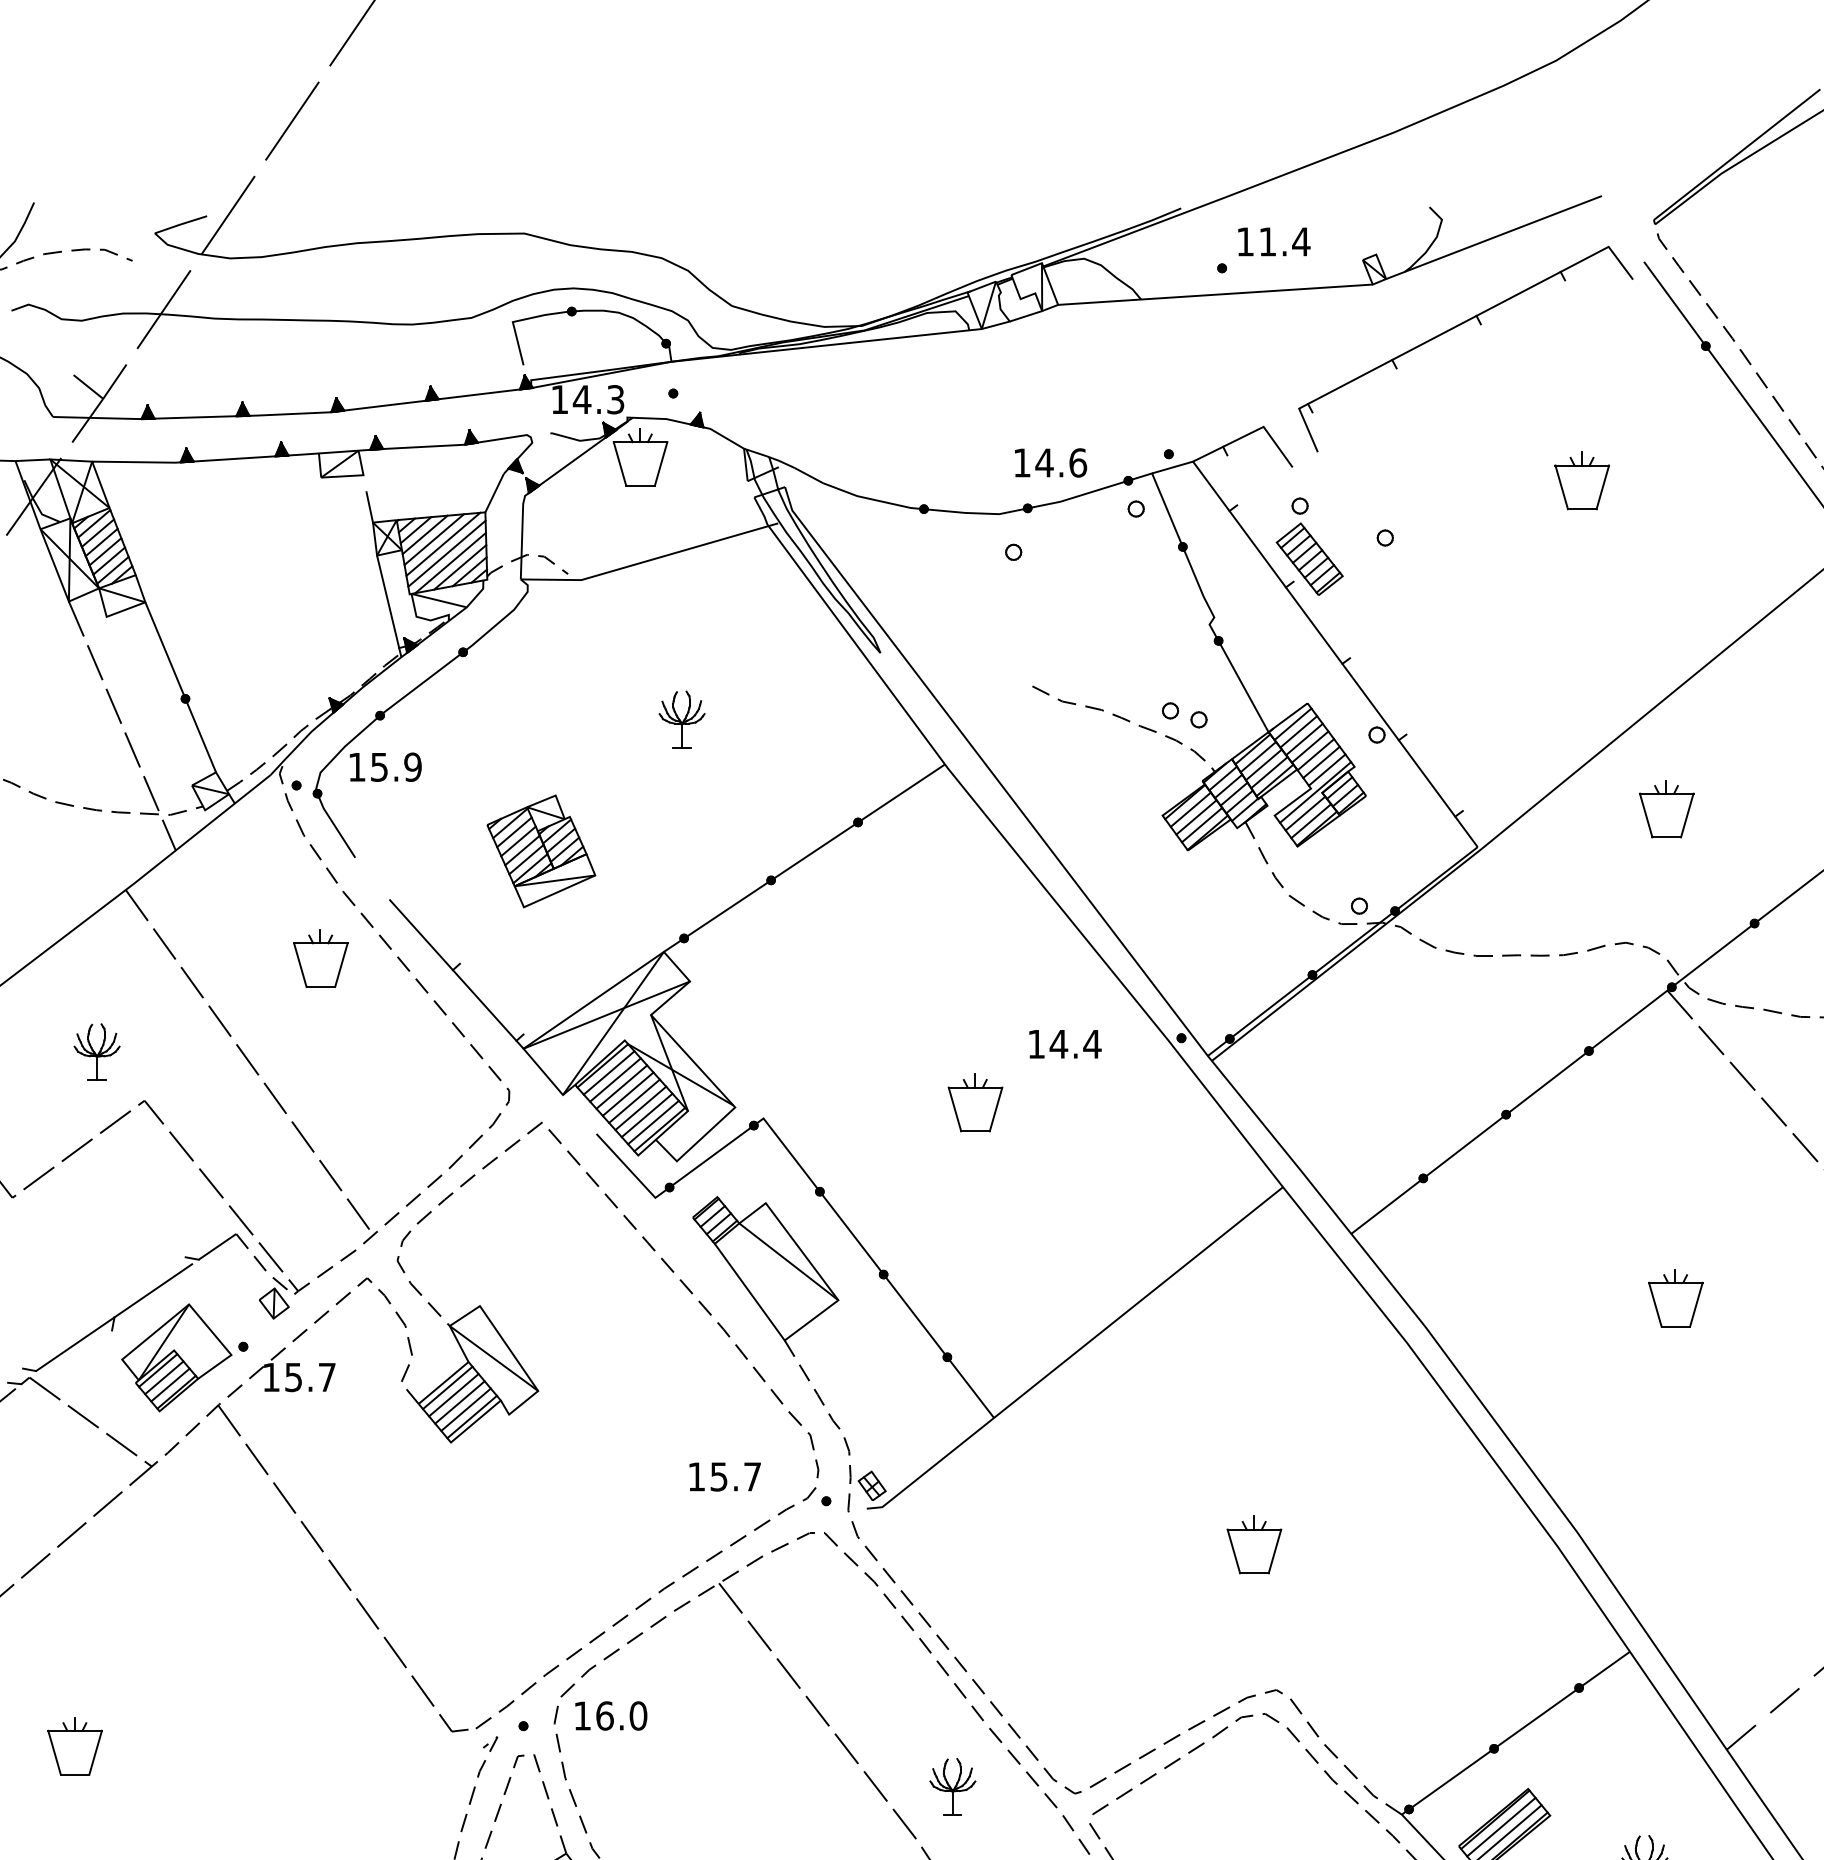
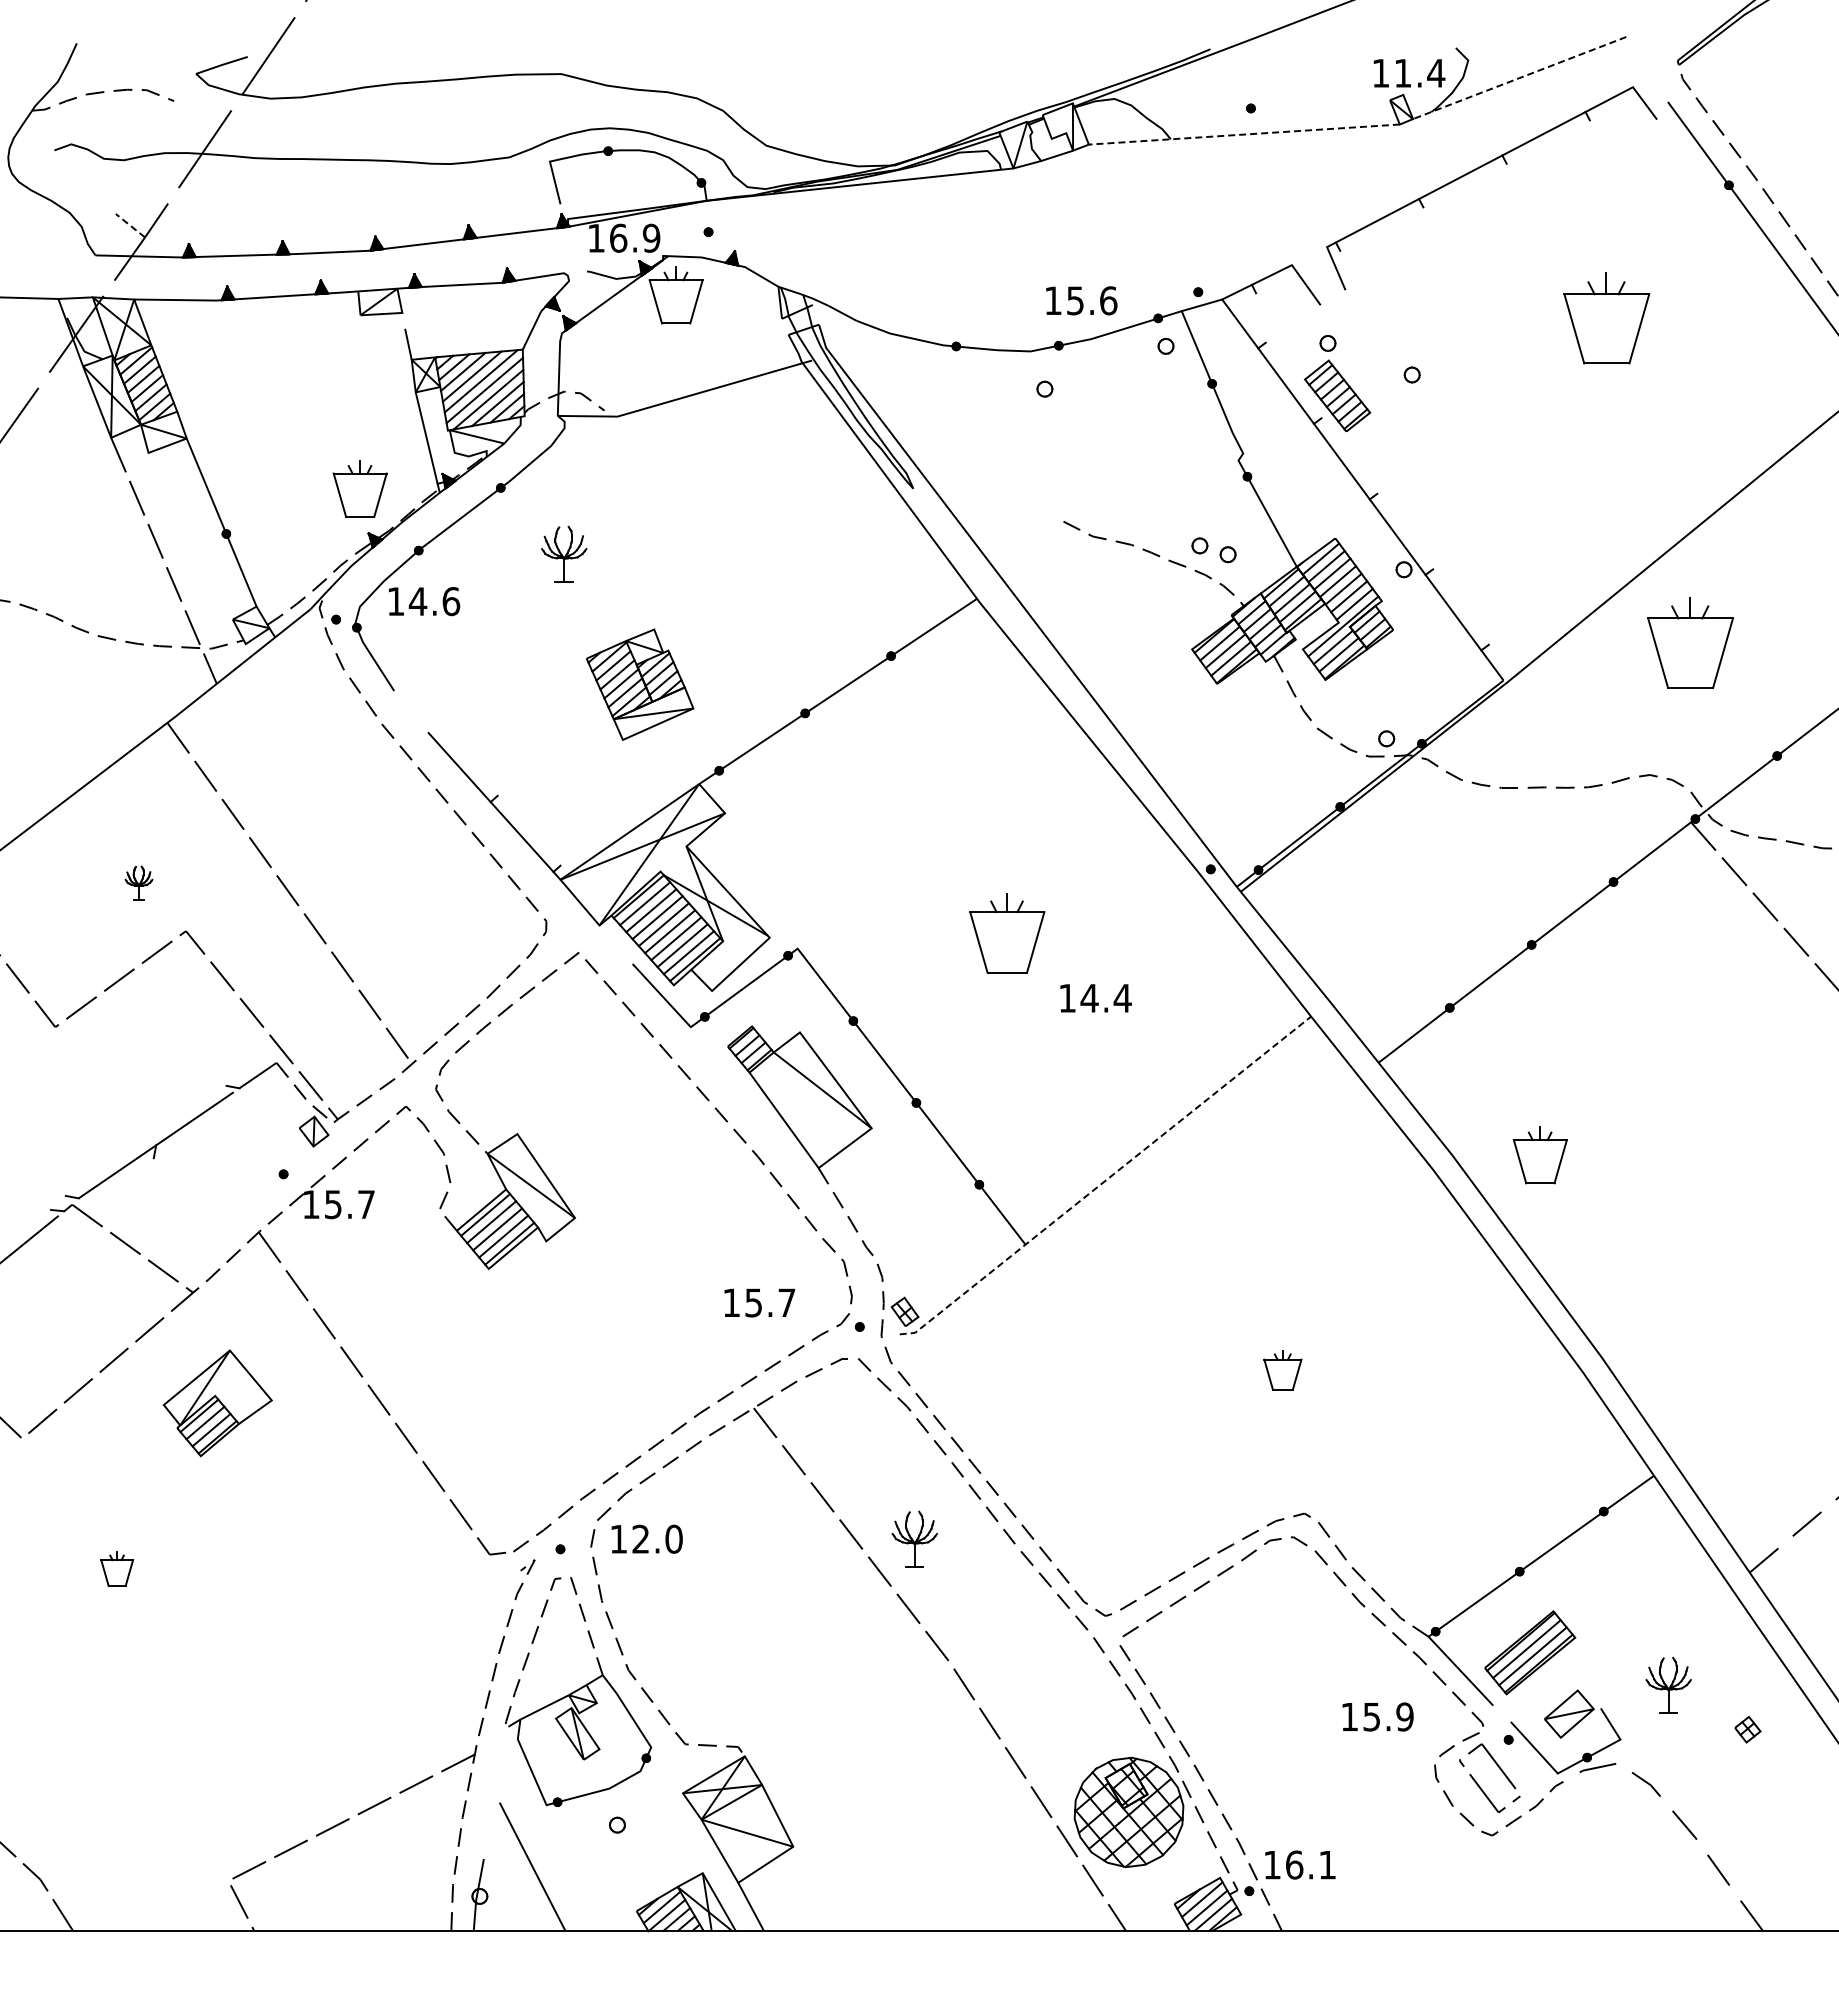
line: (1493, 238) -> (1519, 78), solid -> dashed
text: (1274, 242) -> (1409, 73), moved
line: (1215, 294) -> (1244, 134), solid -> dashed
line: (88, 386) -> (130, 225), solid -> dashed
text: (598, 398) -> (634, 237), 14.3 -> 16.9
text: (1044, 462) -> (1075, 300), 14.6 -> 15.6
part: (1581, 480) -> (1606, 318), size x1.6
part: (682, 718) -> (564, 553), moved
text: (396, 767) -> (434, 601), 15.9 -> 14.6
part: (1665, 808) -> (1689, 642), size x1.6
part: (541, 851) -> (640, 684), moved
part: (320, 958) -> (359, 488), moved
text: (1064, 1044) -> (1095, 998), moved
part: (96, 1051) -> (138, 882), size x0.6
part: (974, 1103) -> (1006, 933), size x1.4
part: (1674, 1298) -> (1539, 1155), moved
line: (1075, 1353) -> (1106, 1180), solid -> dashed
part: (176, 1358) -> (217, 1403), moved
part: (1254, 1545) -> (1282, 1370), size x0.7
text: (604, 1715) -> (640, 1538), 16.0 -> 12.0
part: (74, 1746) -> (116, 1569), size x0.6
part: (952, 1786) -> (914, 1538), moved

